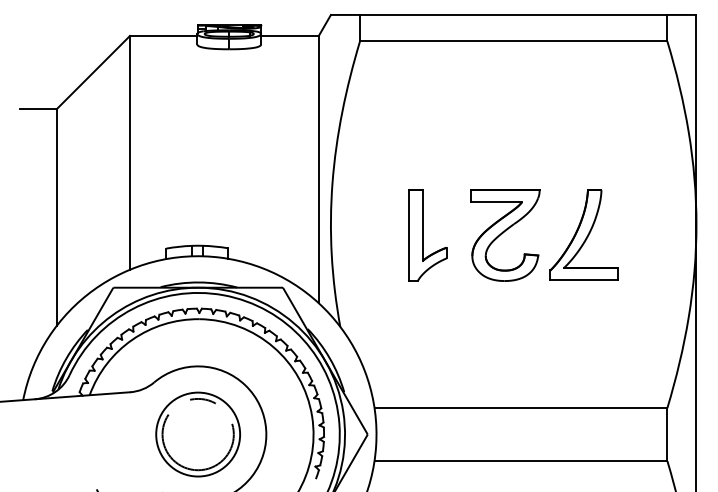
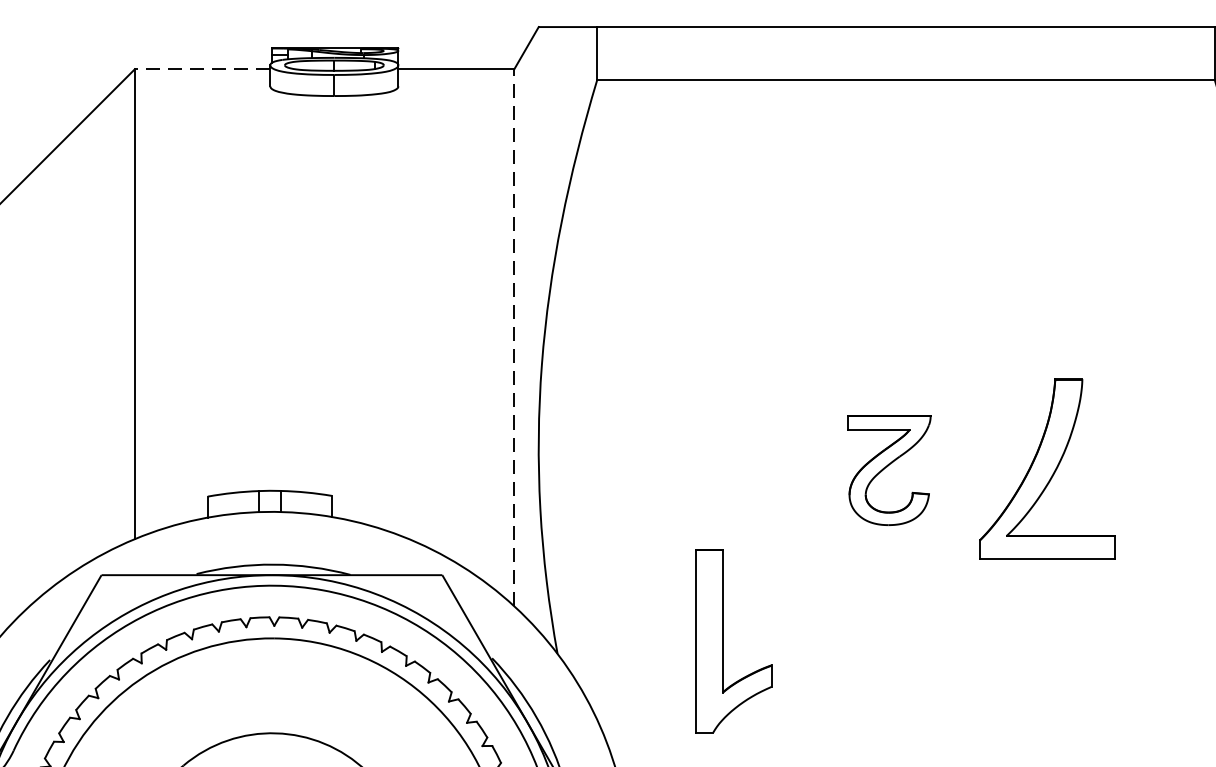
line: (163, 35) -> (202, 68), solid -> dashed
line: (318, 169) -> (513, 337), solid -> dashed
part: (427, 235) -> (732, 641), moved
part: (505, 235) -> (889, 470), size x0.6

